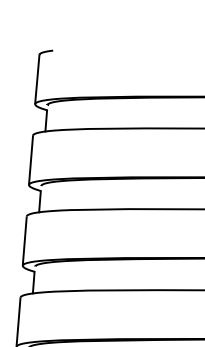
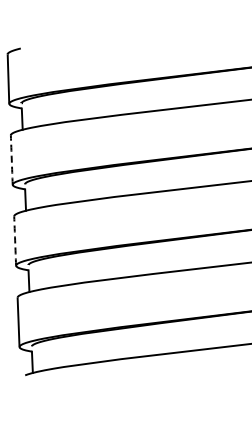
arc: (30, 160) -> (11, 160), solid -> dashed
arc: (25, 240) -> (15, 240), solid -> dashed

